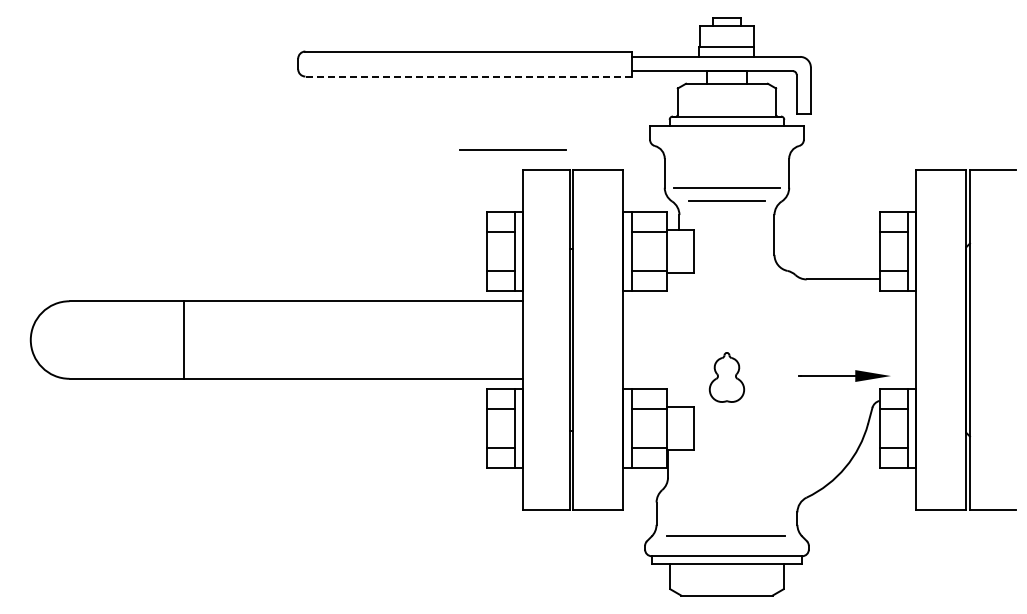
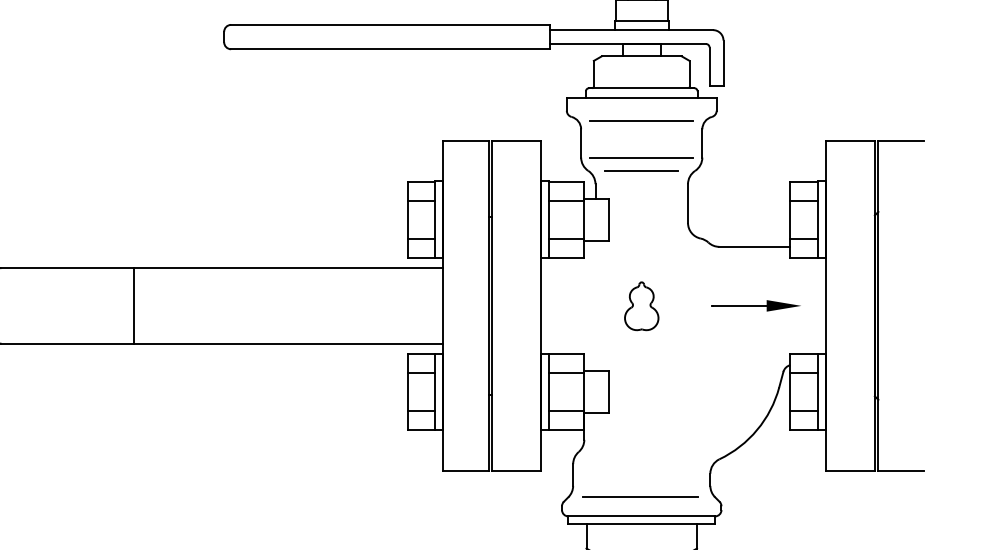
line: (468, 76) -> (390, 49), dashed -> solid
line: (512, 149) -> (641, 120), moved
line: (183, 339) -> (133, 305), moved
part: (844, 375) -> (756, 305), moved
part: (726, 377) -> (641, 306), moved

